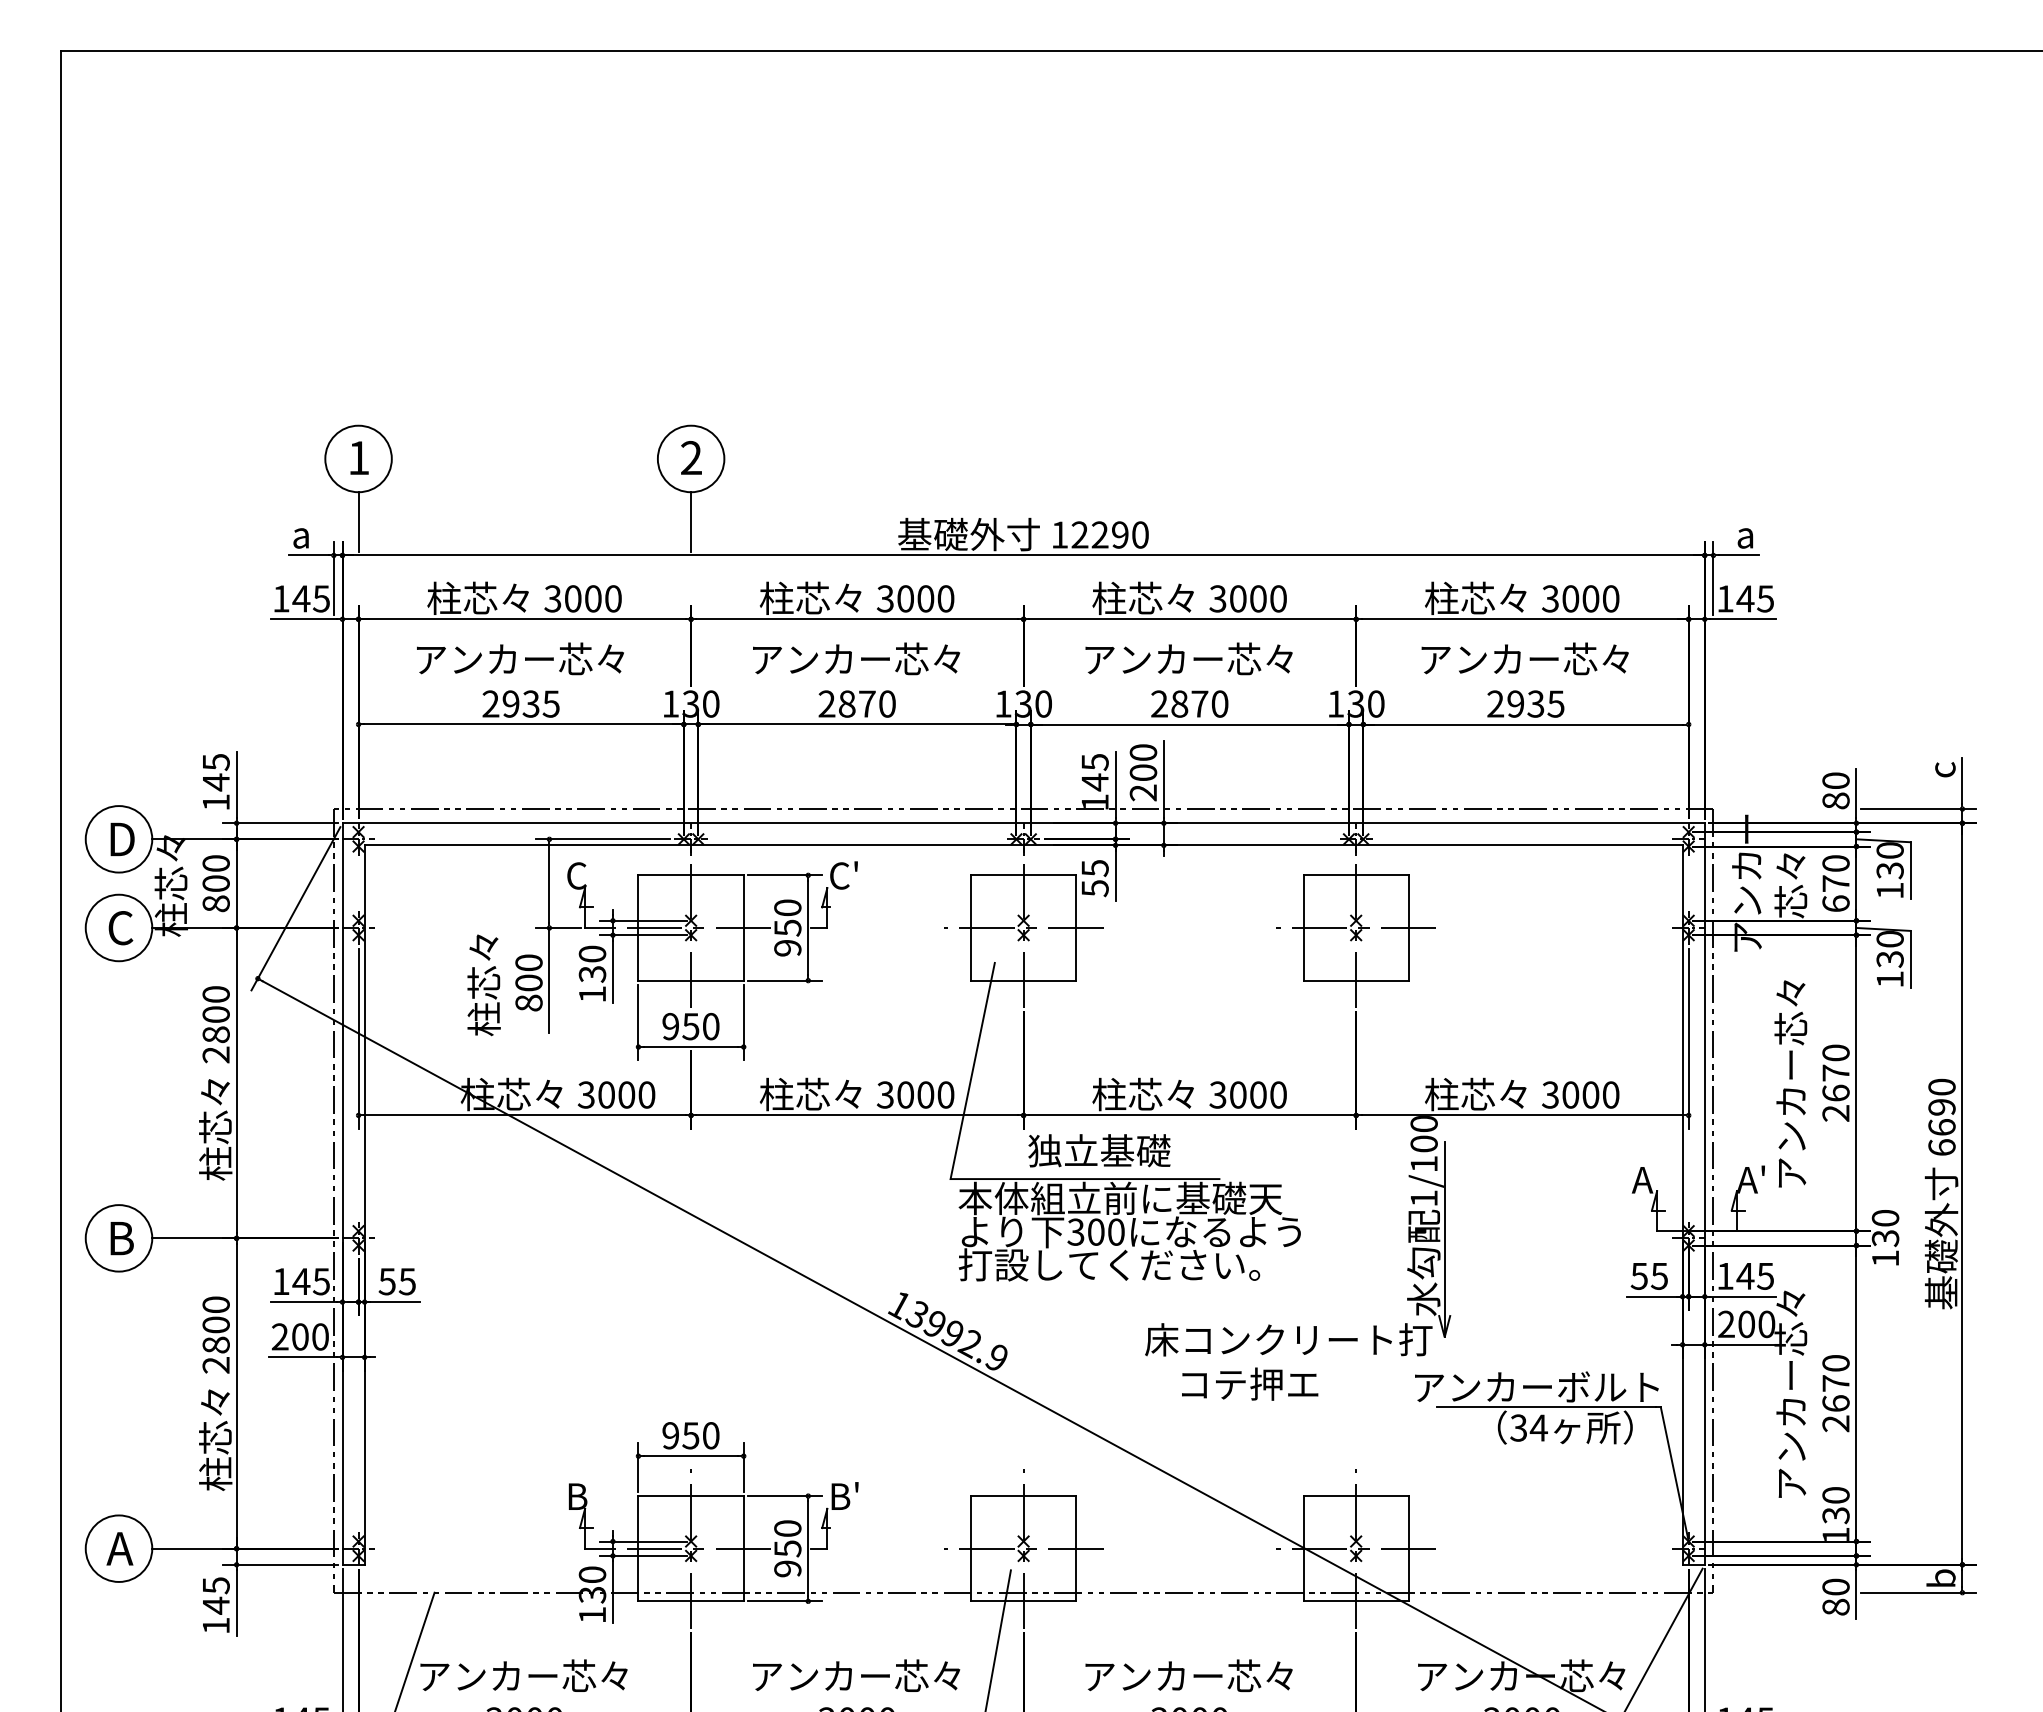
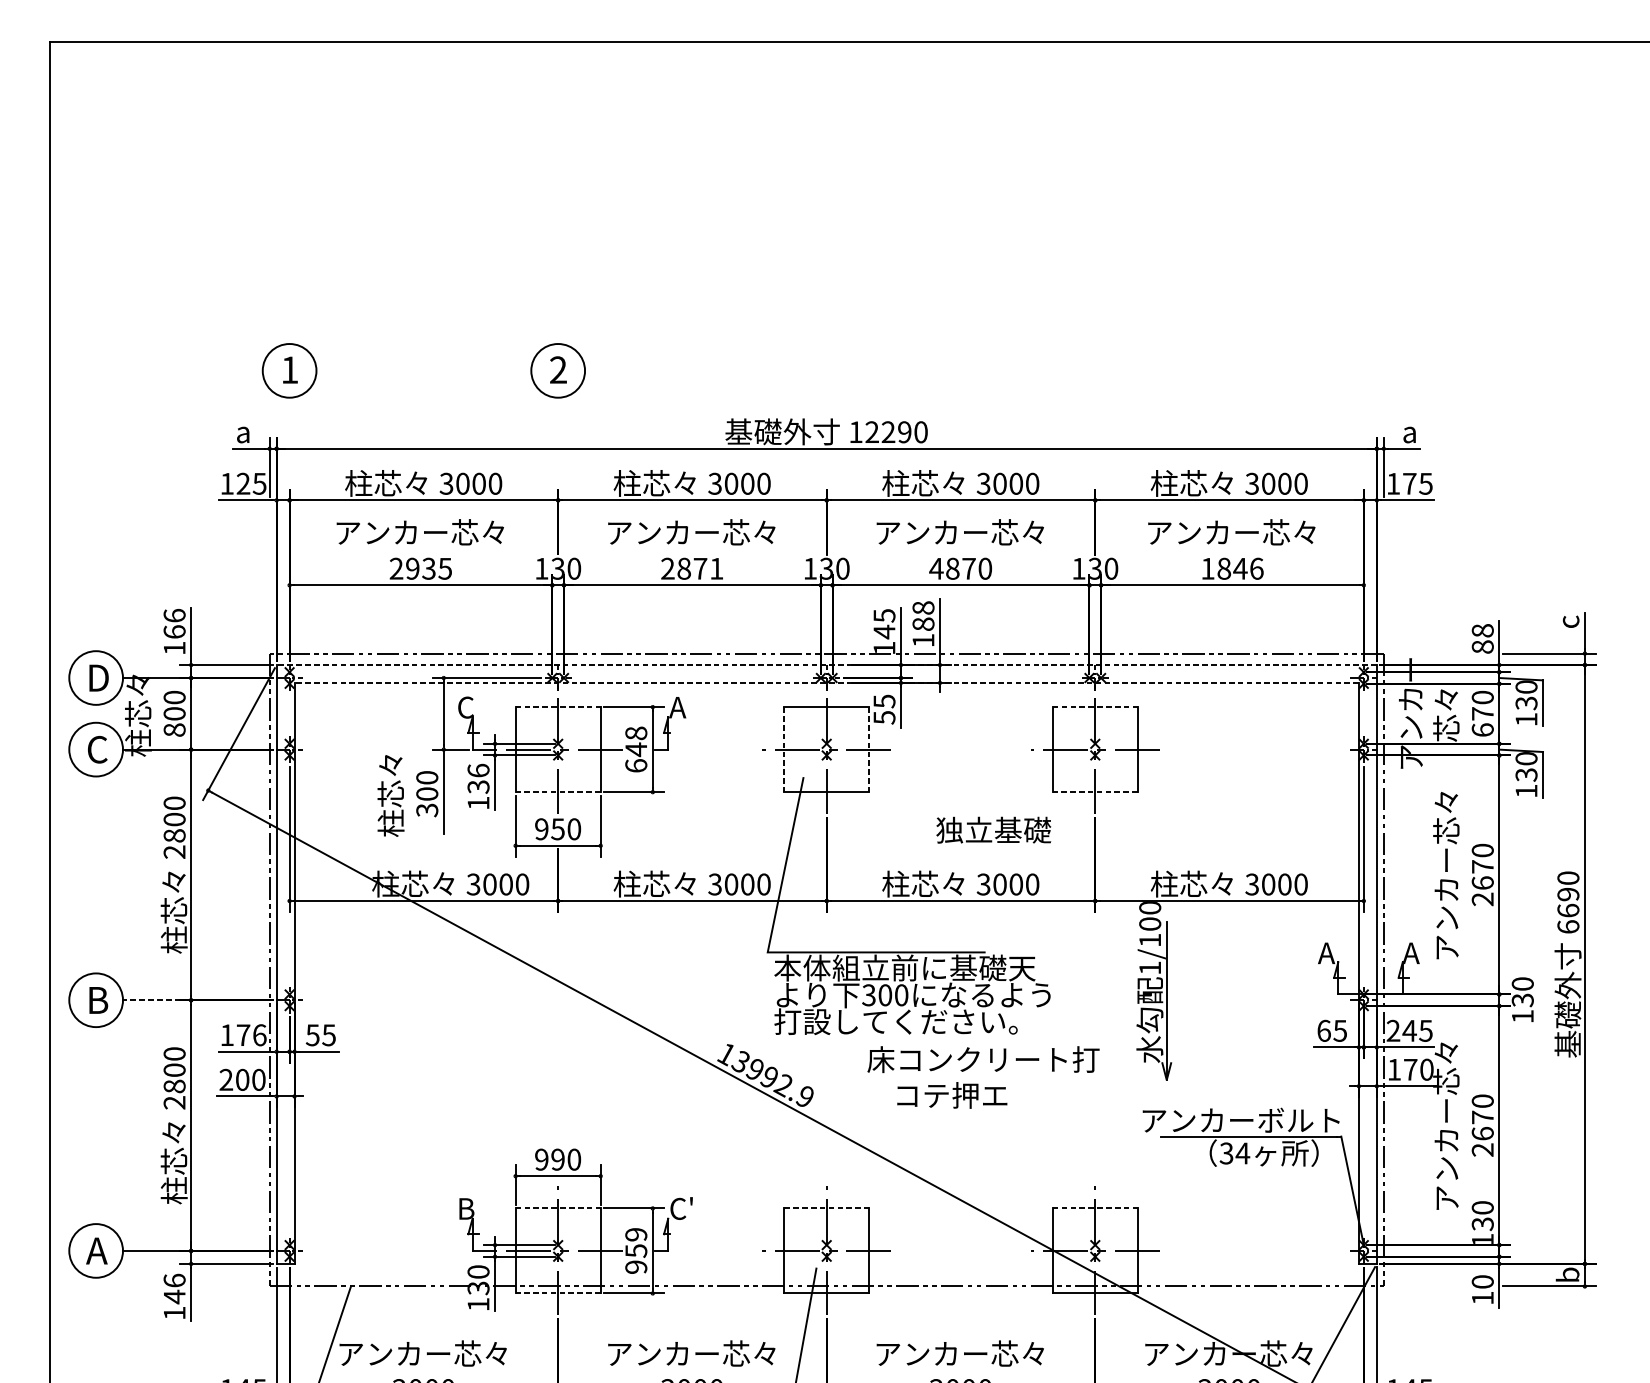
line: (358, 522) -> (289, 422), removed
line: (691, 522) -> (558, 422), removed
text: (301, 598) -> (243, 483), 145 -> 125
text: (1745, 598) -> (1409, 483), 145 -> 175
text: (887, 703) -> (716, 568), 2870 -> 2871
text: (1159, 703) -> (936, 568), 2870 -> 4870
text: (1525, 703) -> (1232, 568), 2935 -> 1846
text: (215, 772) -> (174, 624), 145 -> 166
text: (1142, 772) -> (922, 624), 200 -> 188
text: (1835, 780) -> (1482, 630), 80 -> 88
line: (1023, 823) -> (826, 665), solid -> dashed
line: (1023, 845) -> (826, 683), solid -> dashed
line: (691, 875) -> (558, 707), solid -> dashed
text: (842, 875) -> (680, 707), C' -> A
line: (1356, 875) -> (1095, 707), solid -> dashed
text: (787, 927) -> (636, 749), 950 -> 648
line: (970, 927) -> (783, 749), solid -> dashed
line: (1076, 927) -> (869, 749), solid -> dashed
text: (592, 953) -> (478, 770), 130 -> 136
line: (691, 980) -> (558, 792), solid -> dashed
line: (1356, 980) -> (1095, 792), solid -> dashed
text: (528, 1002) -> (426, 809), 800 -> 300
text: (1099, 1150) -> (993, 830), moved
text: (1762, 1170) -> (1423, 945), A' -> A
line: (187, 1238) -> (151, 1000), solid -> dashed
text: (1639, 1275) -> (1324, 1030), 55 -> 65
text: (1725, 1275) -> (1393, 1030), 145 -> 245
text: (311, 1281) -> (251, 1035), 145 -> 176
text: (1736, 1324) -> (1402, 1069), 200 -> 170
text: (1288, 1361) -> (983, 1077), moved
text: (690, 1435) -> (557, 1159), 950 -> 990
line: (691, 1496) -> (558, 1208), solid -> dashed
text: (844, 1496) -> (682, 1208), B' -> C'
line: (1023, 1496) -> (826, 1208), solid -> dashed
line: (1356, 1496) -> (1095, 1208), solid -> dashed
text: (787, 1528) -> (636, 1234), 950 -> 959
text: (215, 1585) -> (174, 1280), 145 -> 146
line: (691, 1601) -> (558, 1293), solid -> dashed
text: (1835, 1606) -> (1482, 1297), 80 -> 10

